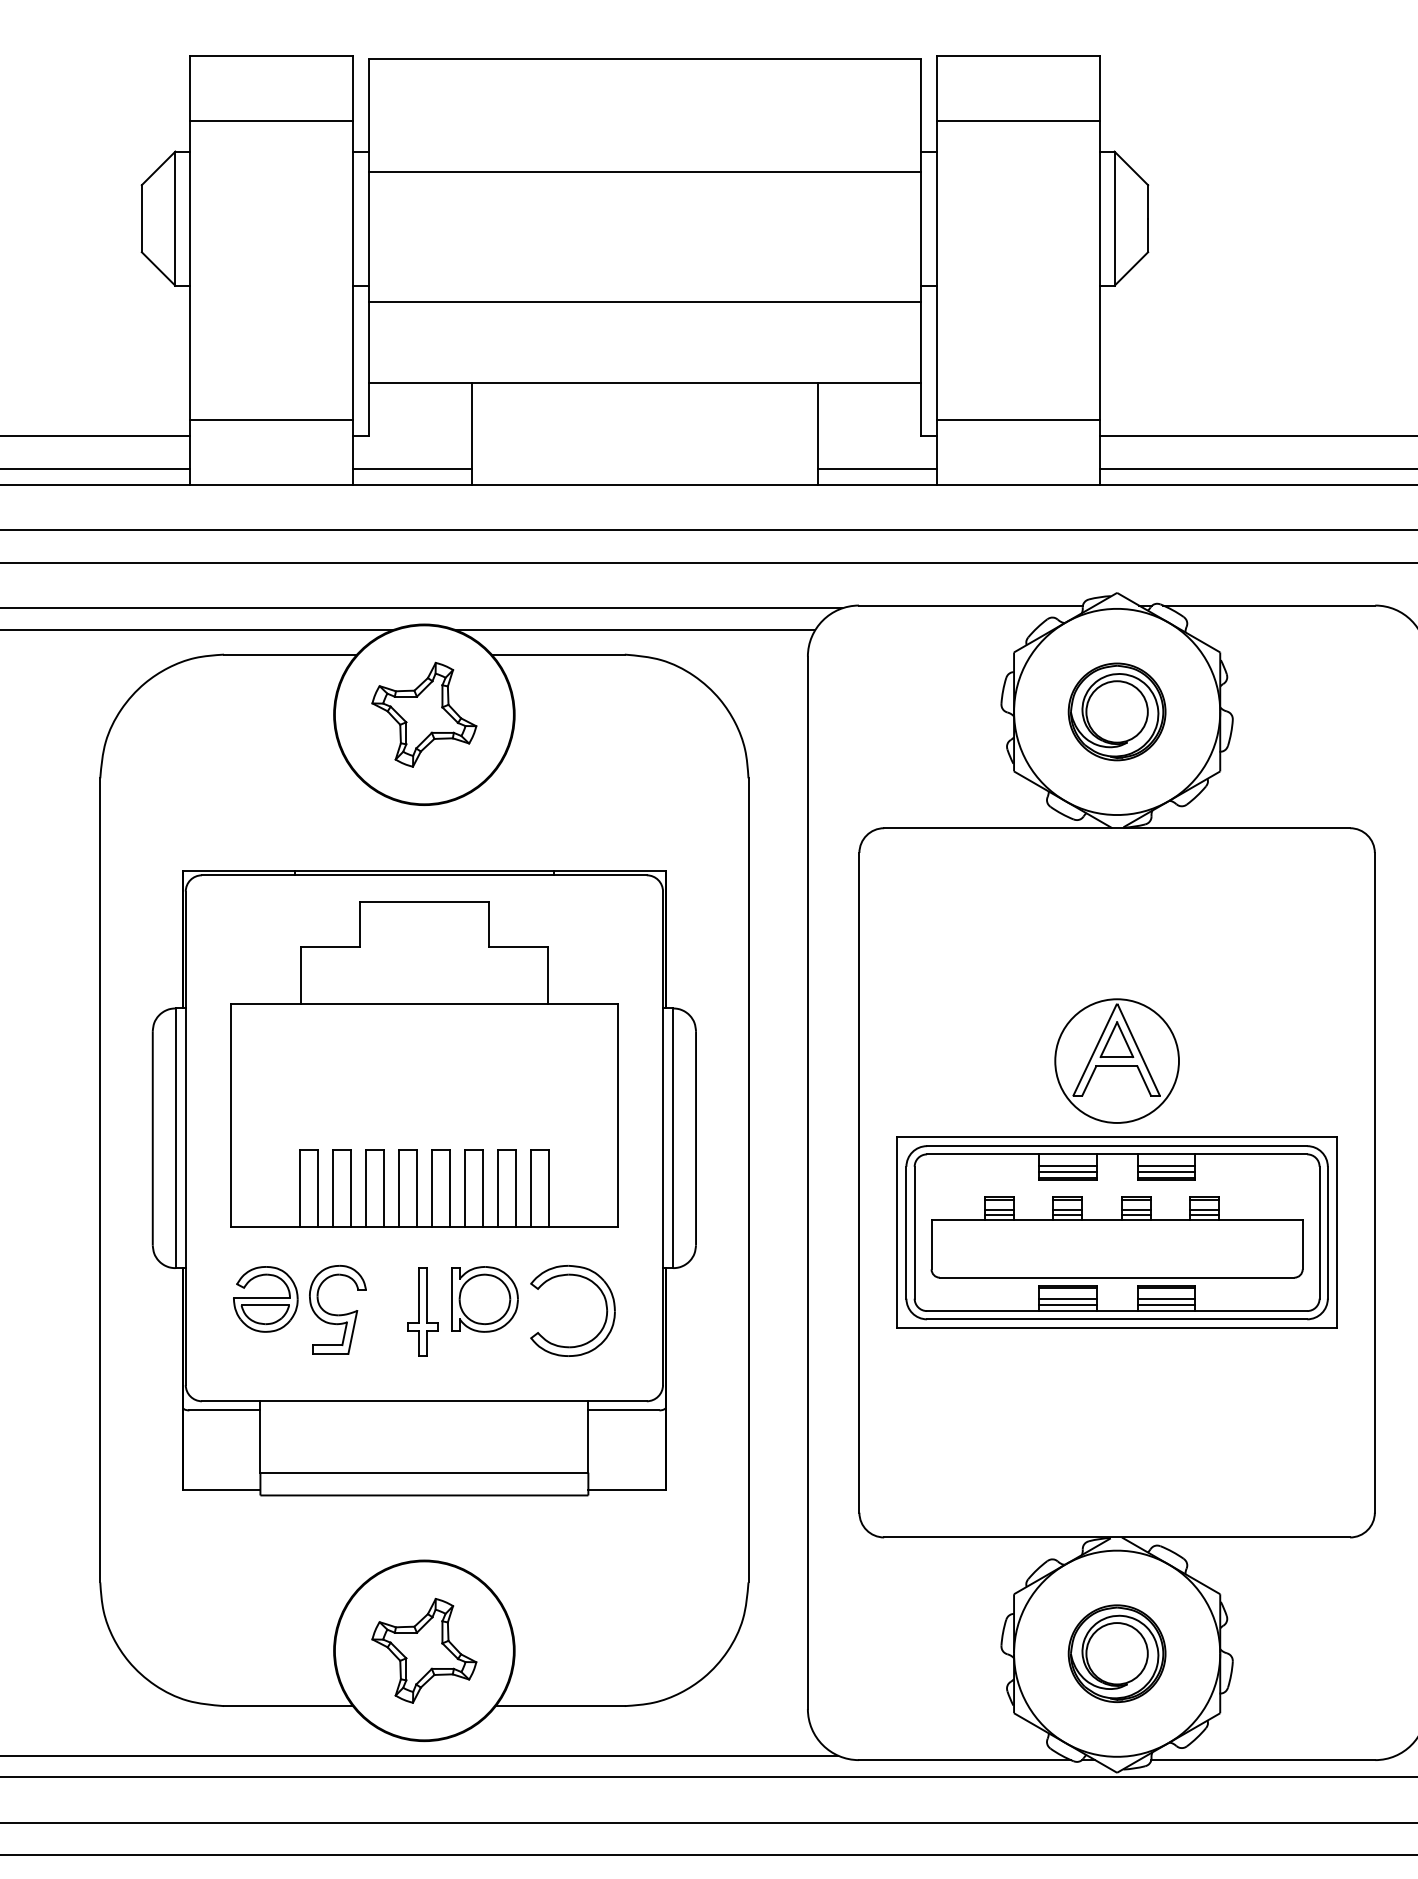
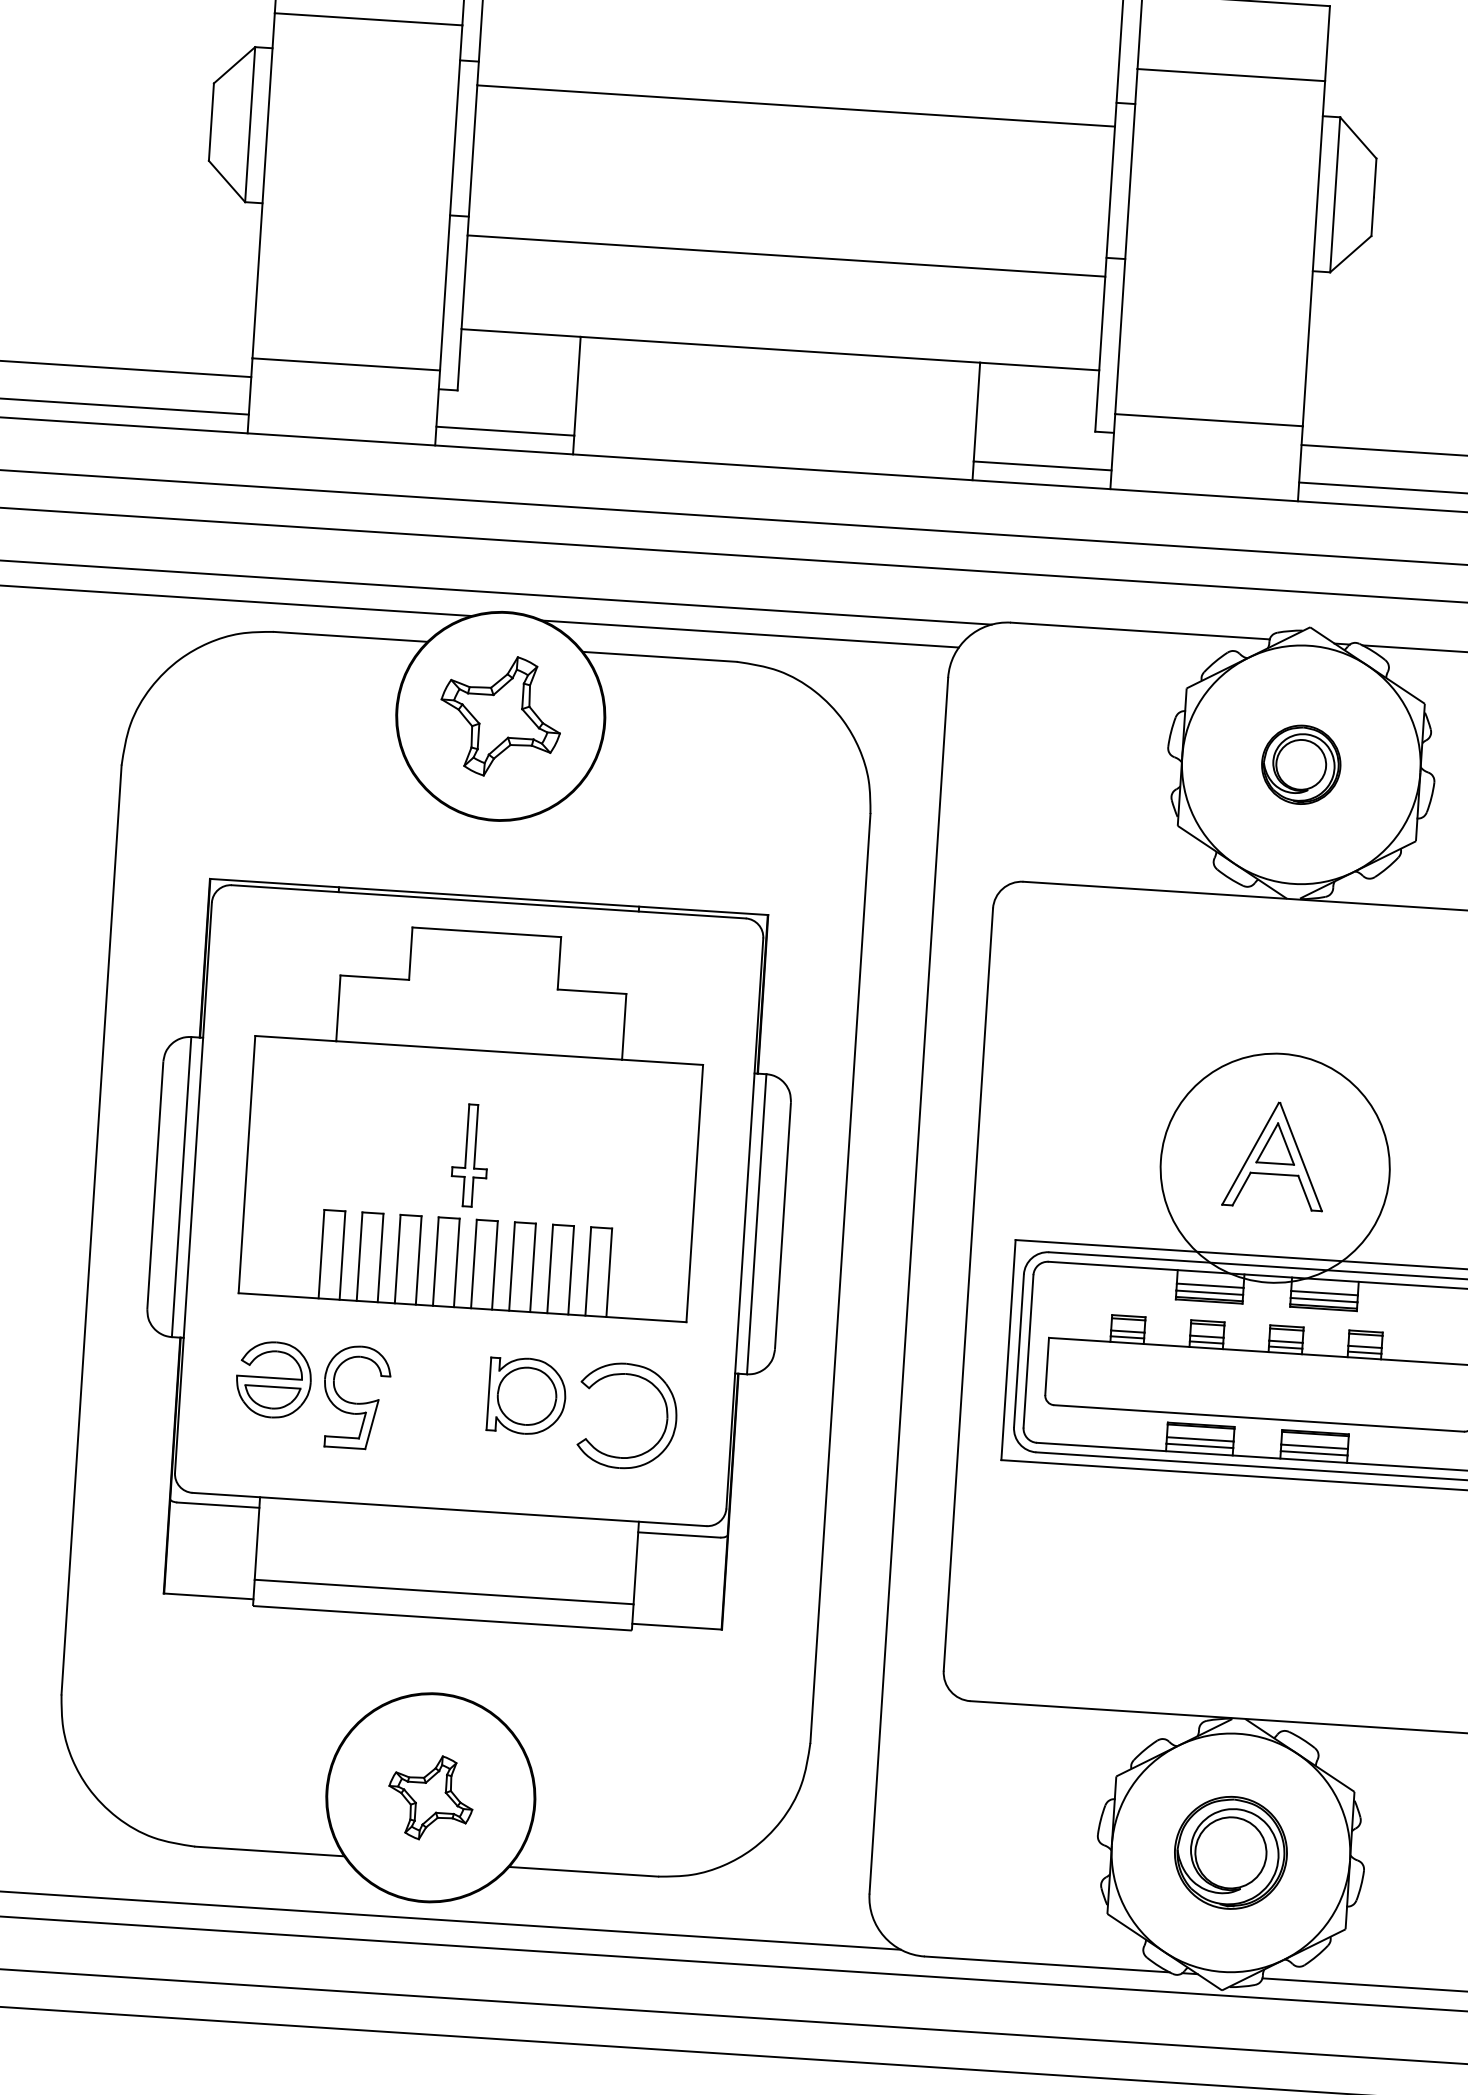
part: (1116, 711) -> (1300, 764), size x0.7
circle: (1116, 1060) -> (1274, 1167), size x1.6
part: (422, 1311) -> (470, 1154), moved
part: (424, 1650) -> (430, 1797), size x0.7

